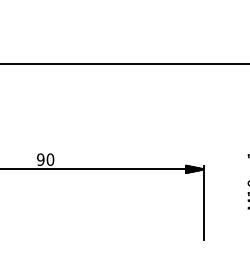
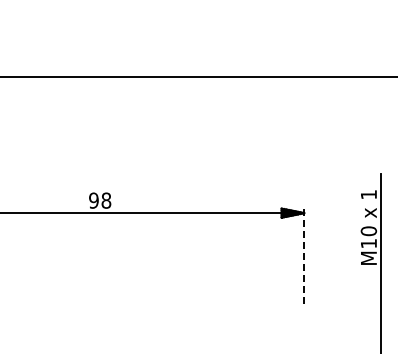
text: (50, 159) -> (106, 200), 90 -> 98
line: (203, 202) -> (304, 256), solid -> dashed

